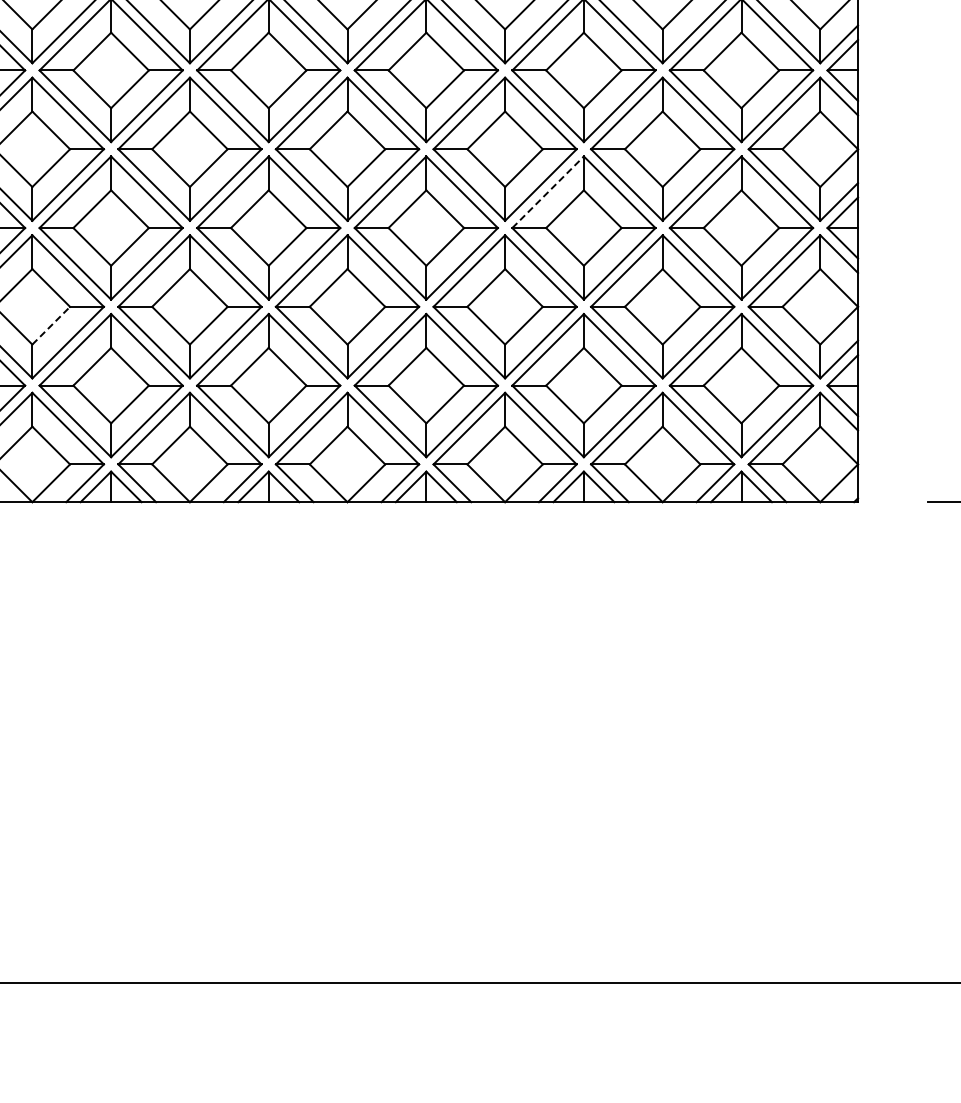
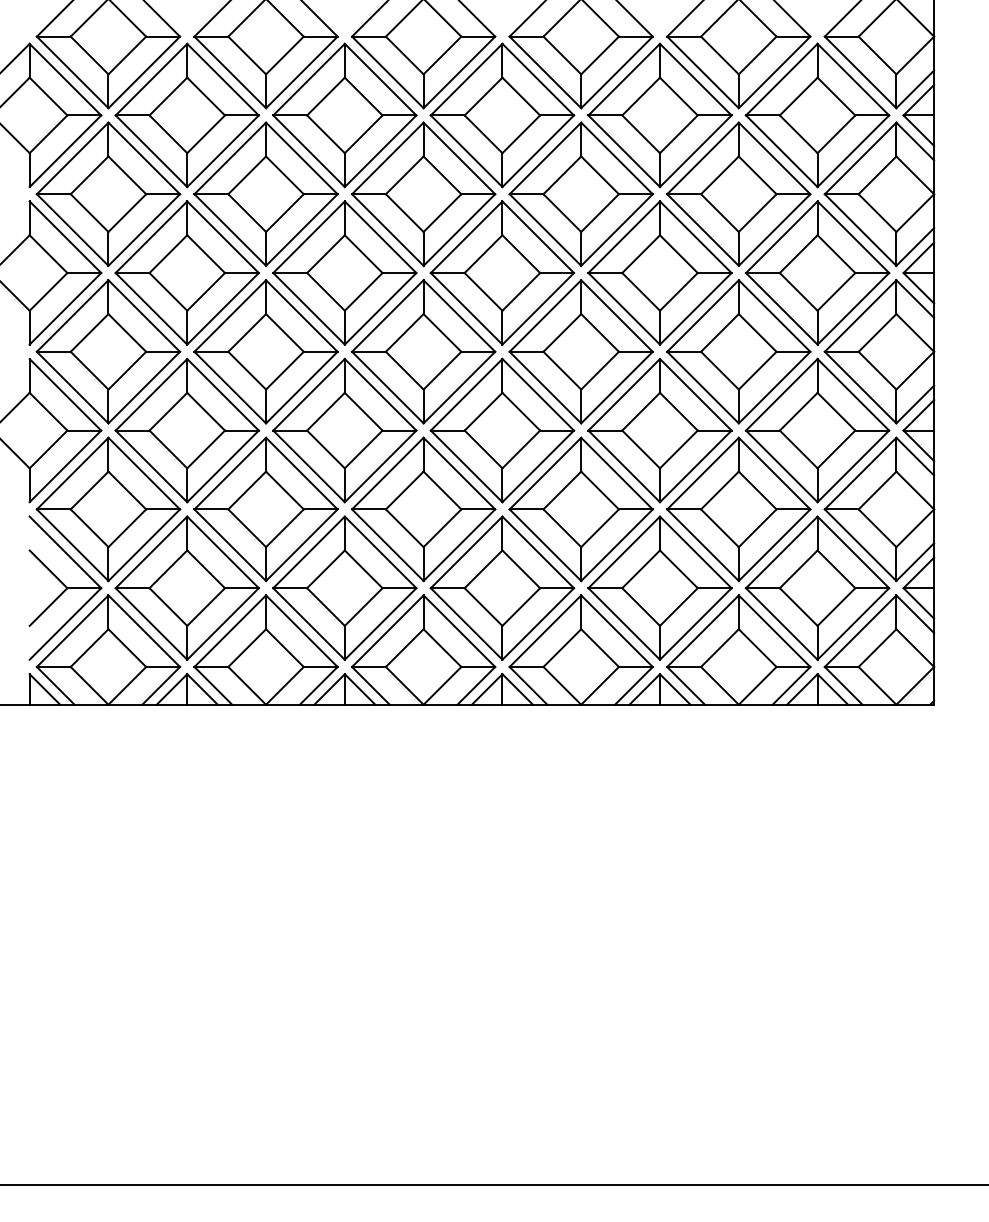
line: (548, 191) -> (624, 394), dashed -> solid
line: (51, 325) -> (127, 528), dashed -> solid

